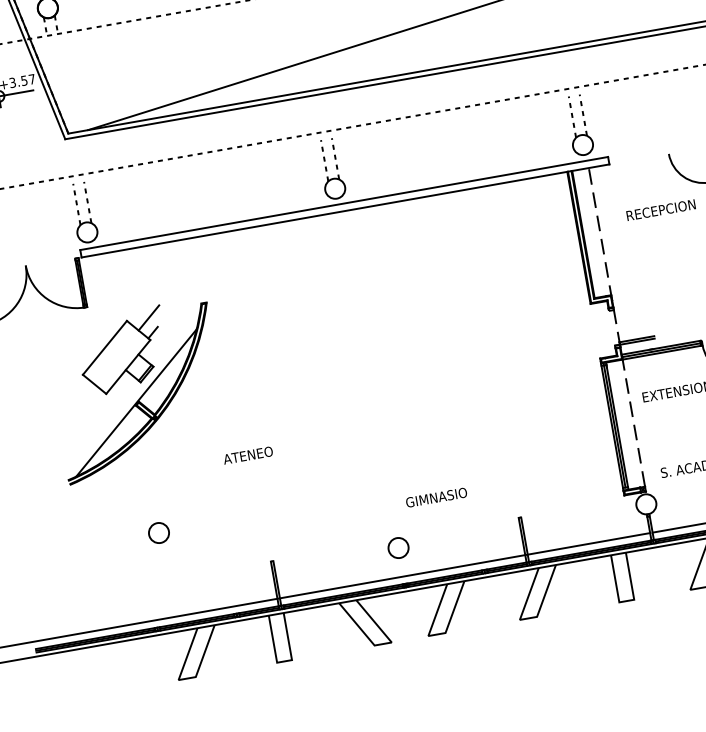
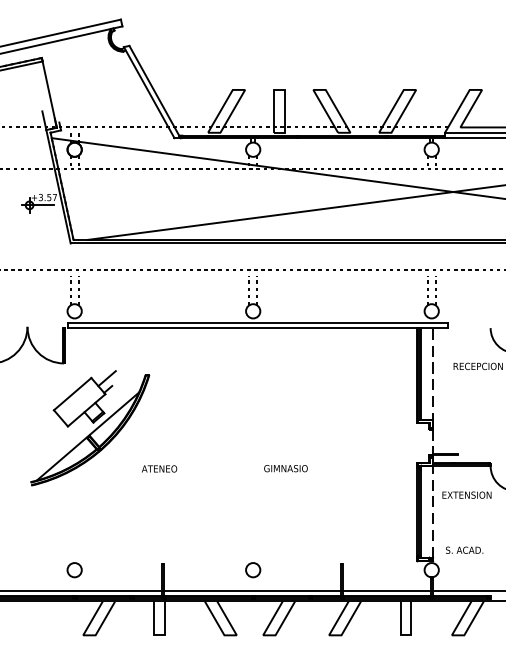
text: (248, 454) -> (159, 468), moved
text: (435, 497) -> (285, 468), moved
circle: (158, 533) -> (74, 570), moved

